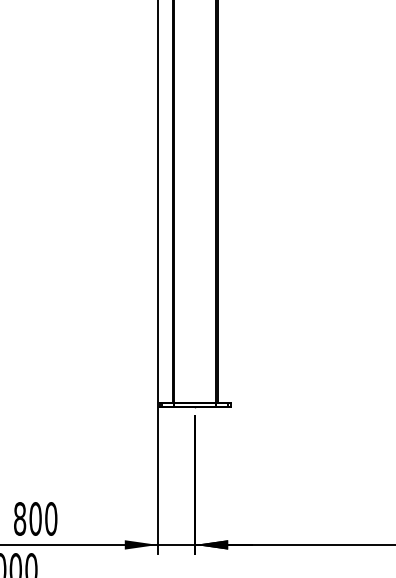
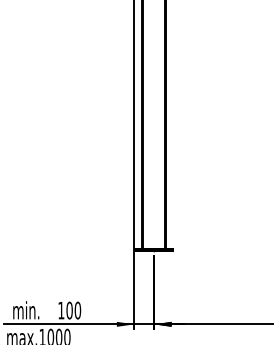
text: (20, 518) -> (61, 310), 800 -> 100

